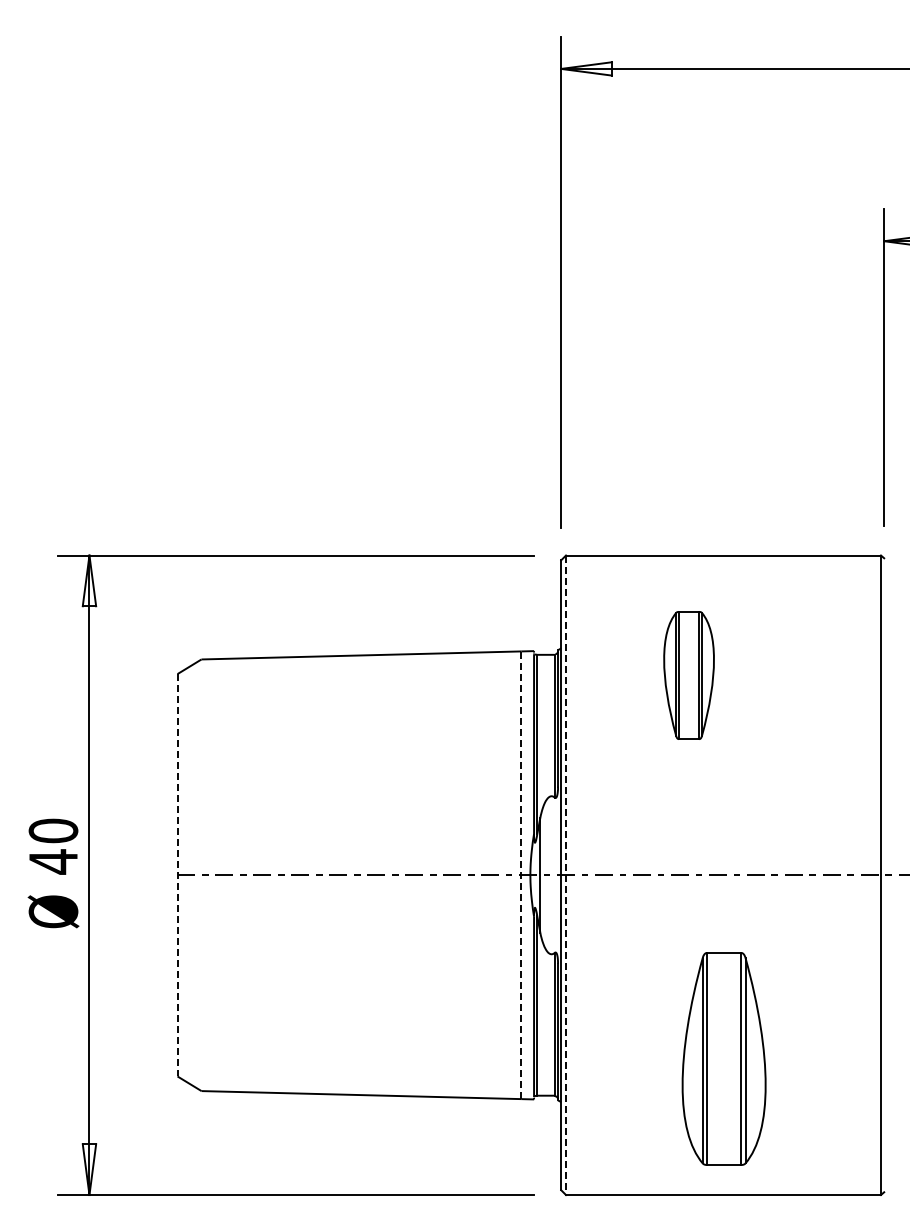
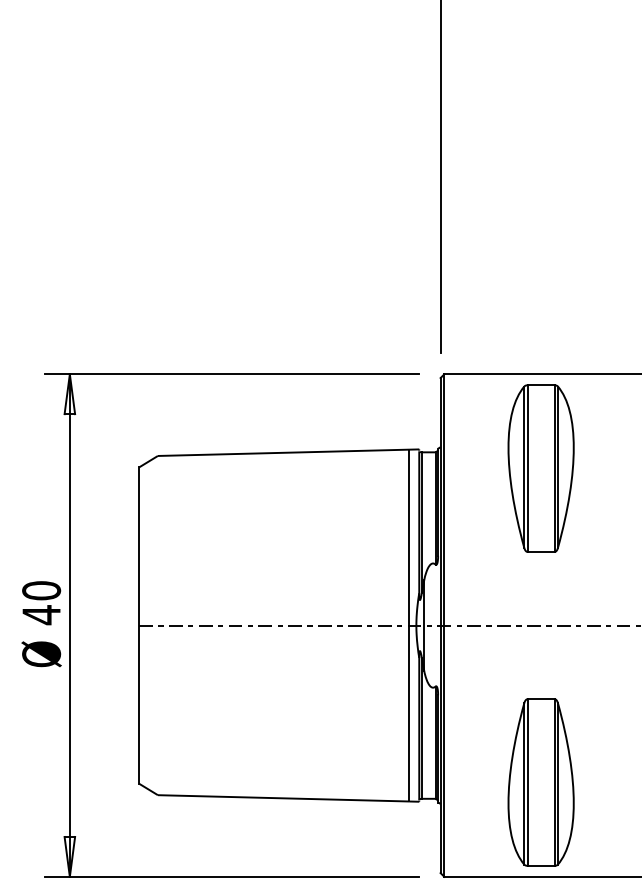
part: (688, 675) -> (540, 468), size x1.67
line: (177, 875) -> (139, 625), dashed -> solid
line: (521, 875) -> (409, 625), dashed -> solid
line: (566, 875) -> (444, 625), dashed -> solid
part: (723, 1058) -> (540, 782), moved

